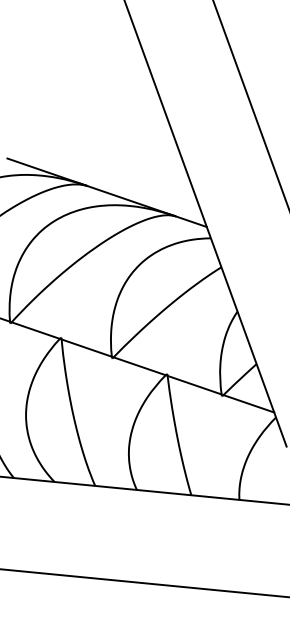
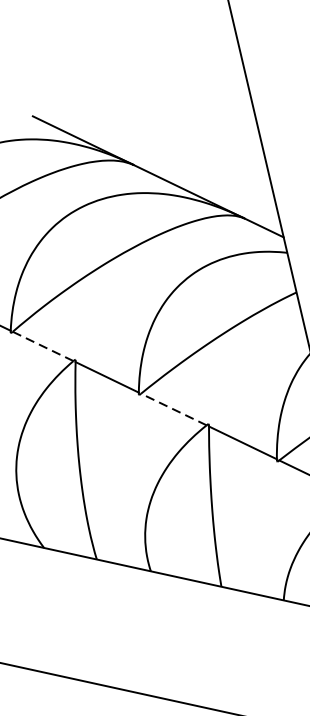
line: (35, 330) -> (42, 346), solid -> dashed
line: (139, 366) -> (173, 409), solid -> dashed

